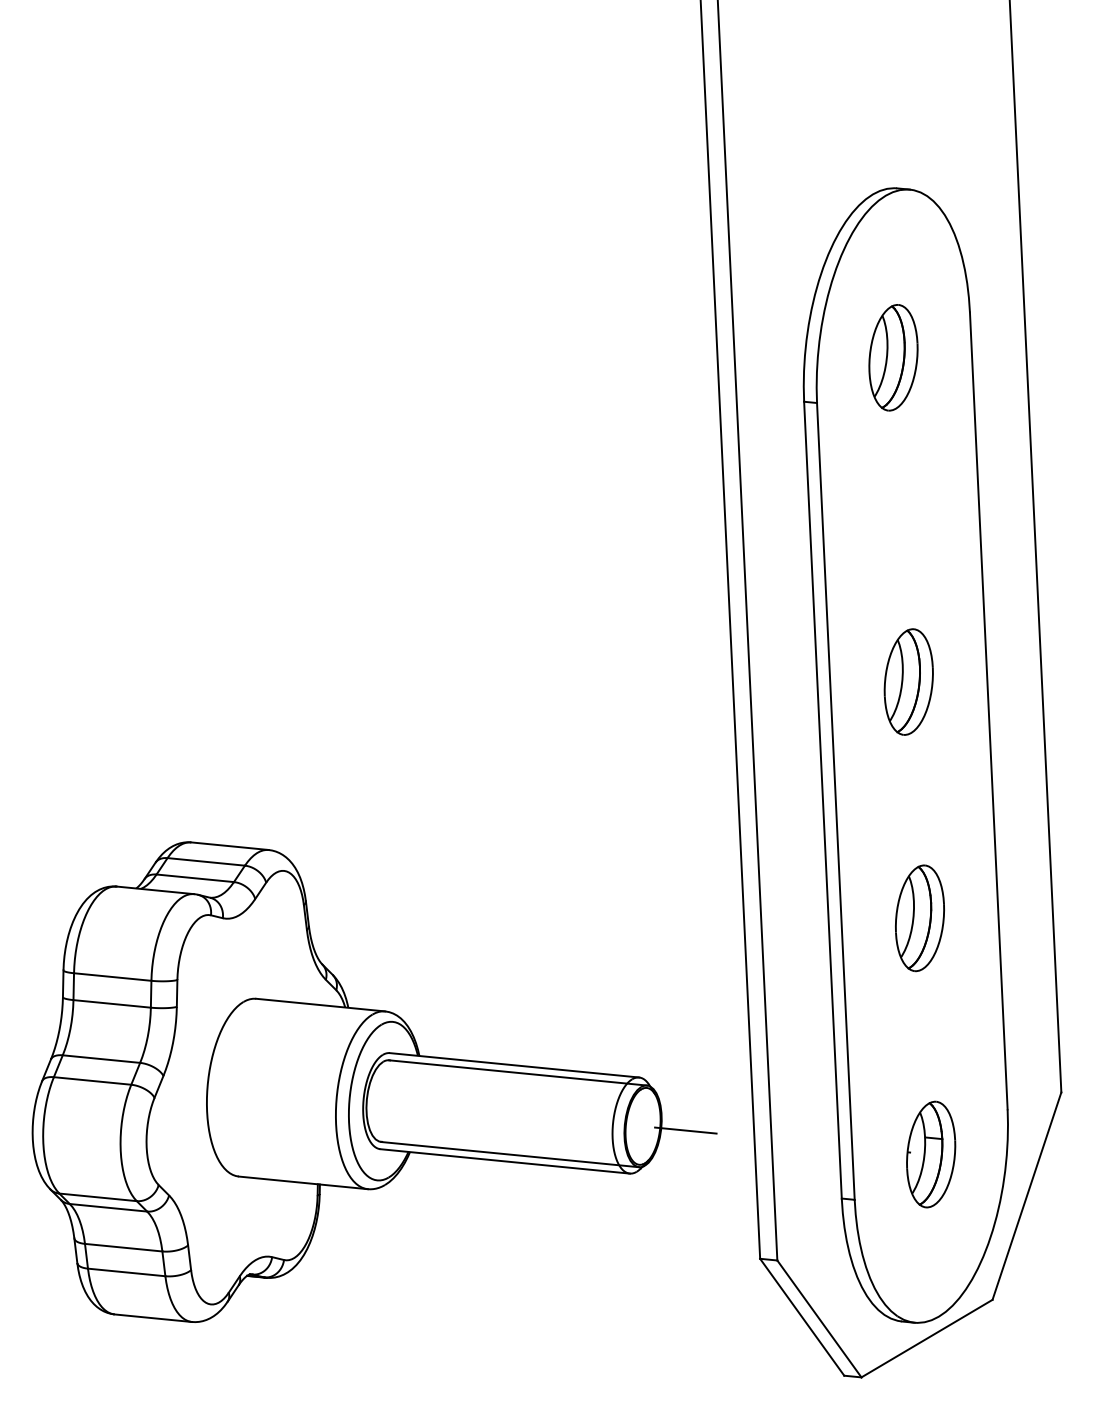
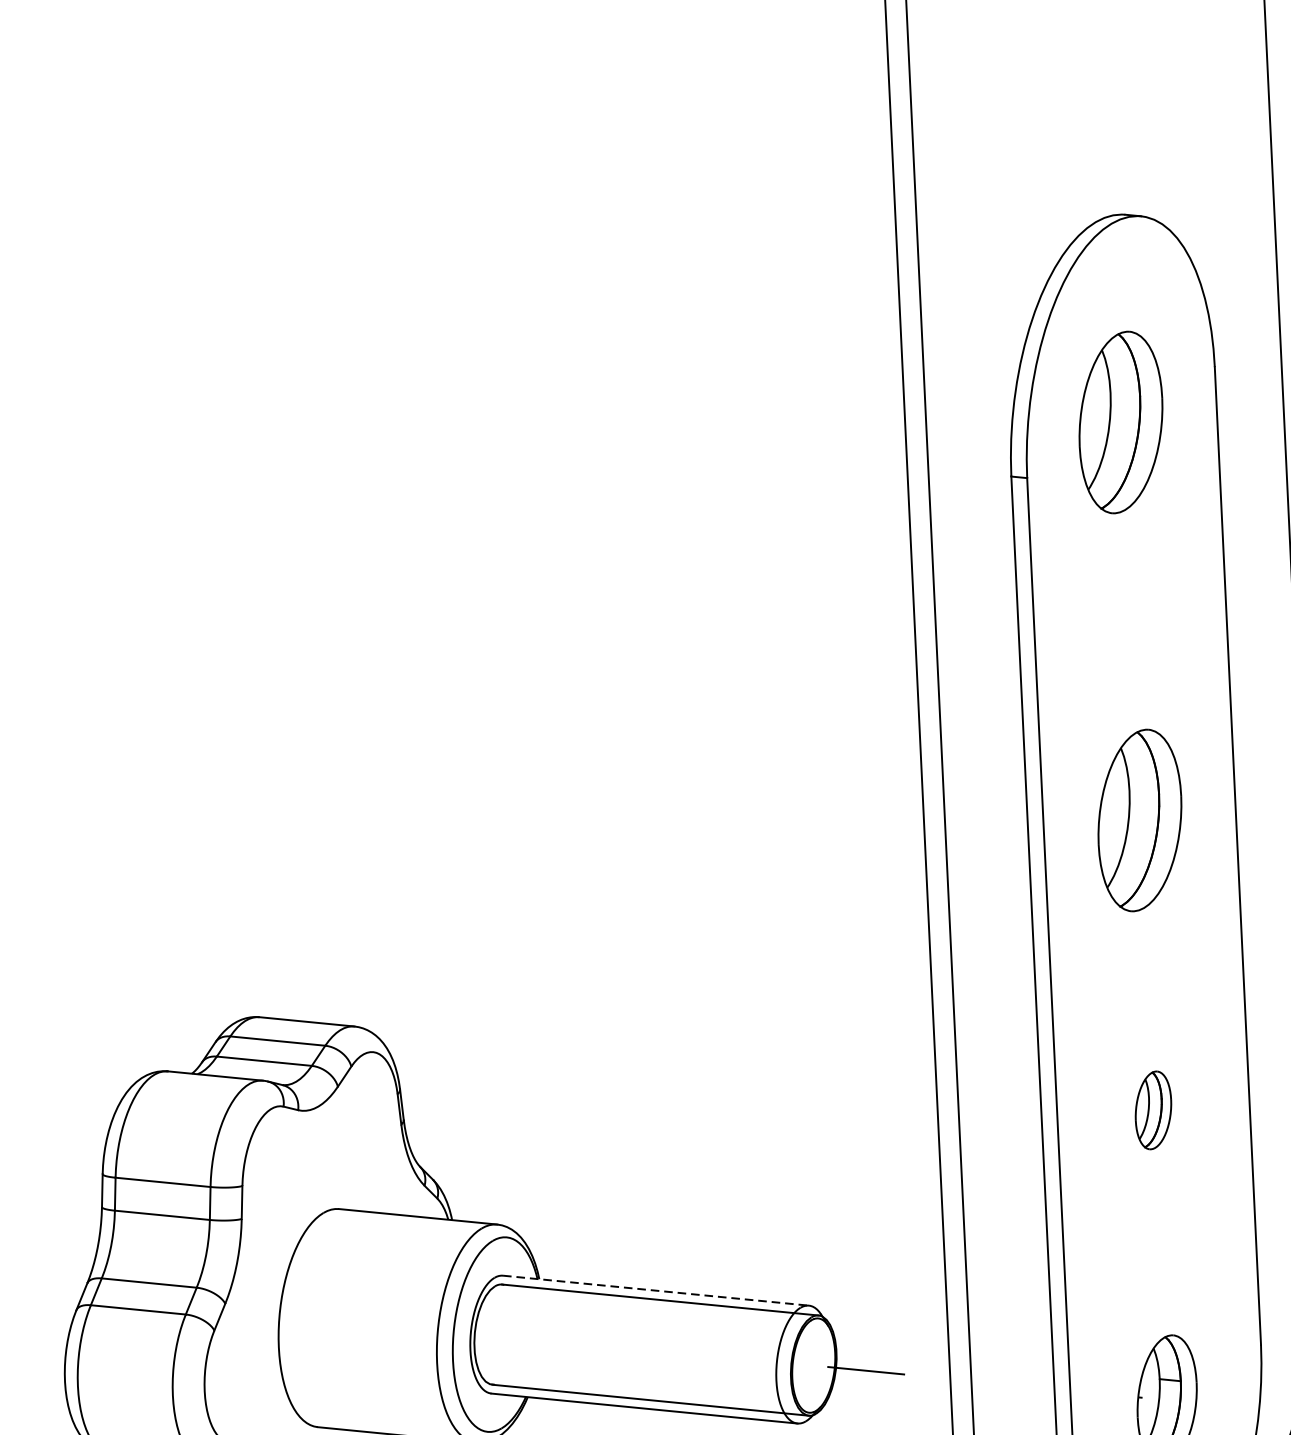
part: (893, 357) -> (1120, 422), size x1.4
part: (908, 681) -> (1139, 819), size x1.4
part: (919, 918) -> (1152, 1110), size x0.6
line: (514, 1065) -> (656, 1290), solid -> dashed

